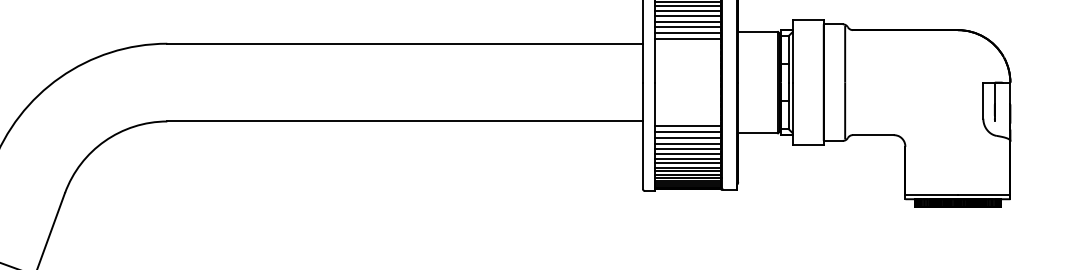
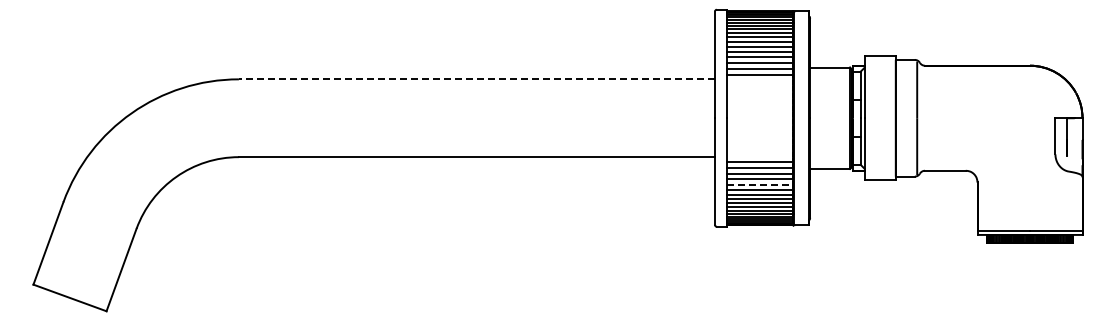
line: (404, 43) -> (476, 79), solid -> dashed
line: (688, 148) -> (760, 184), solid -> dashed

